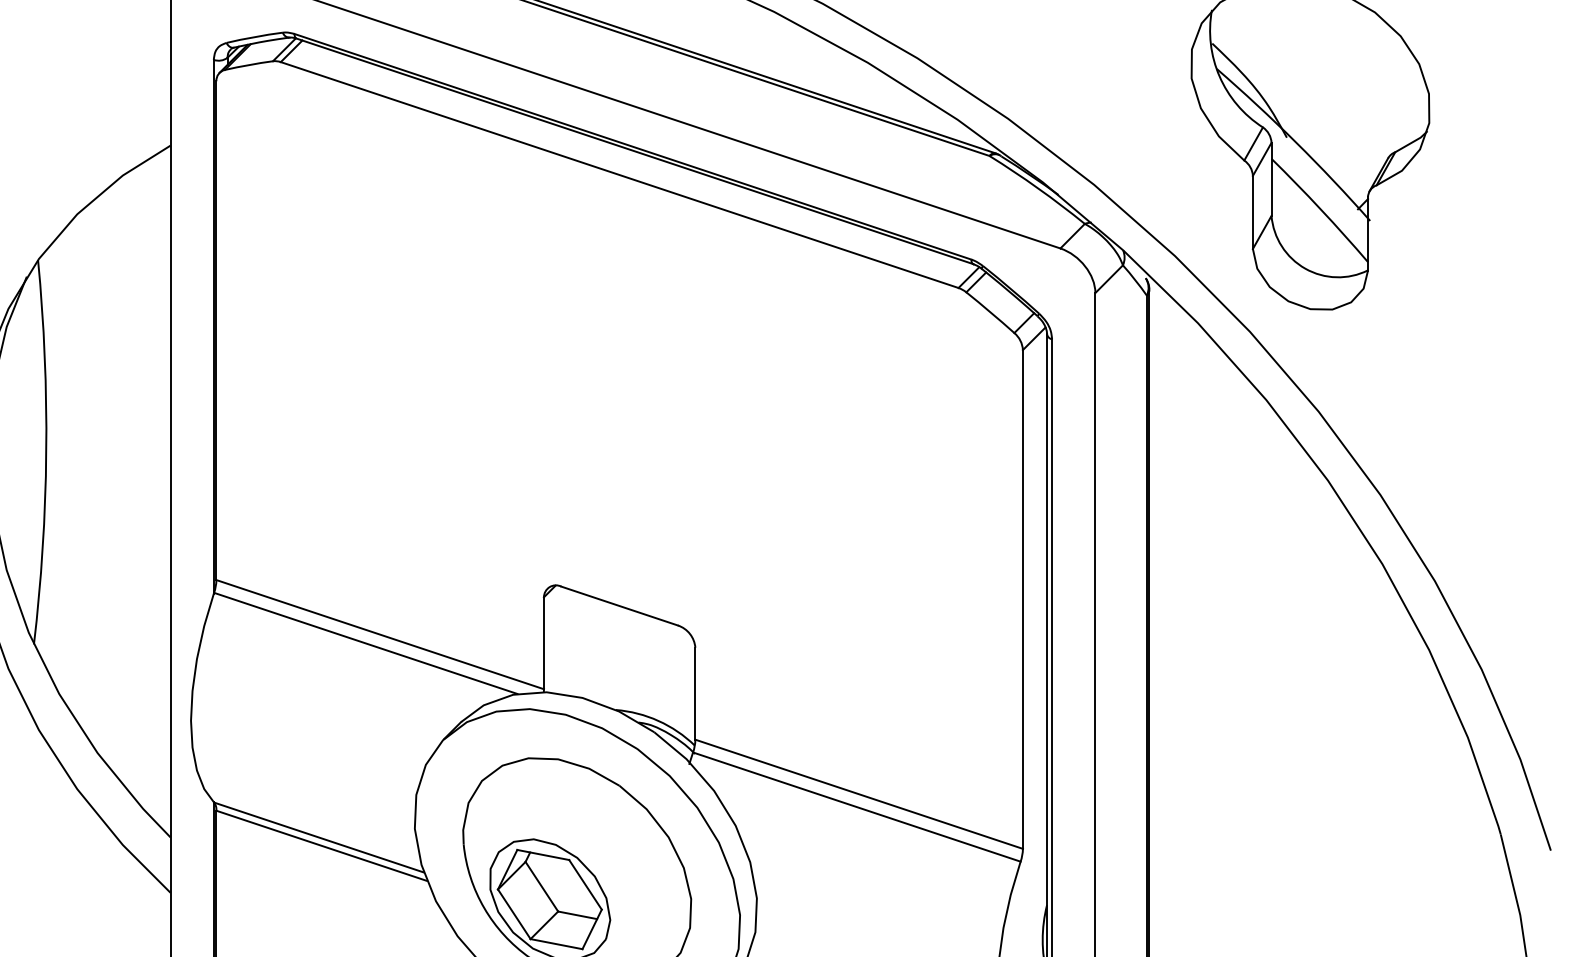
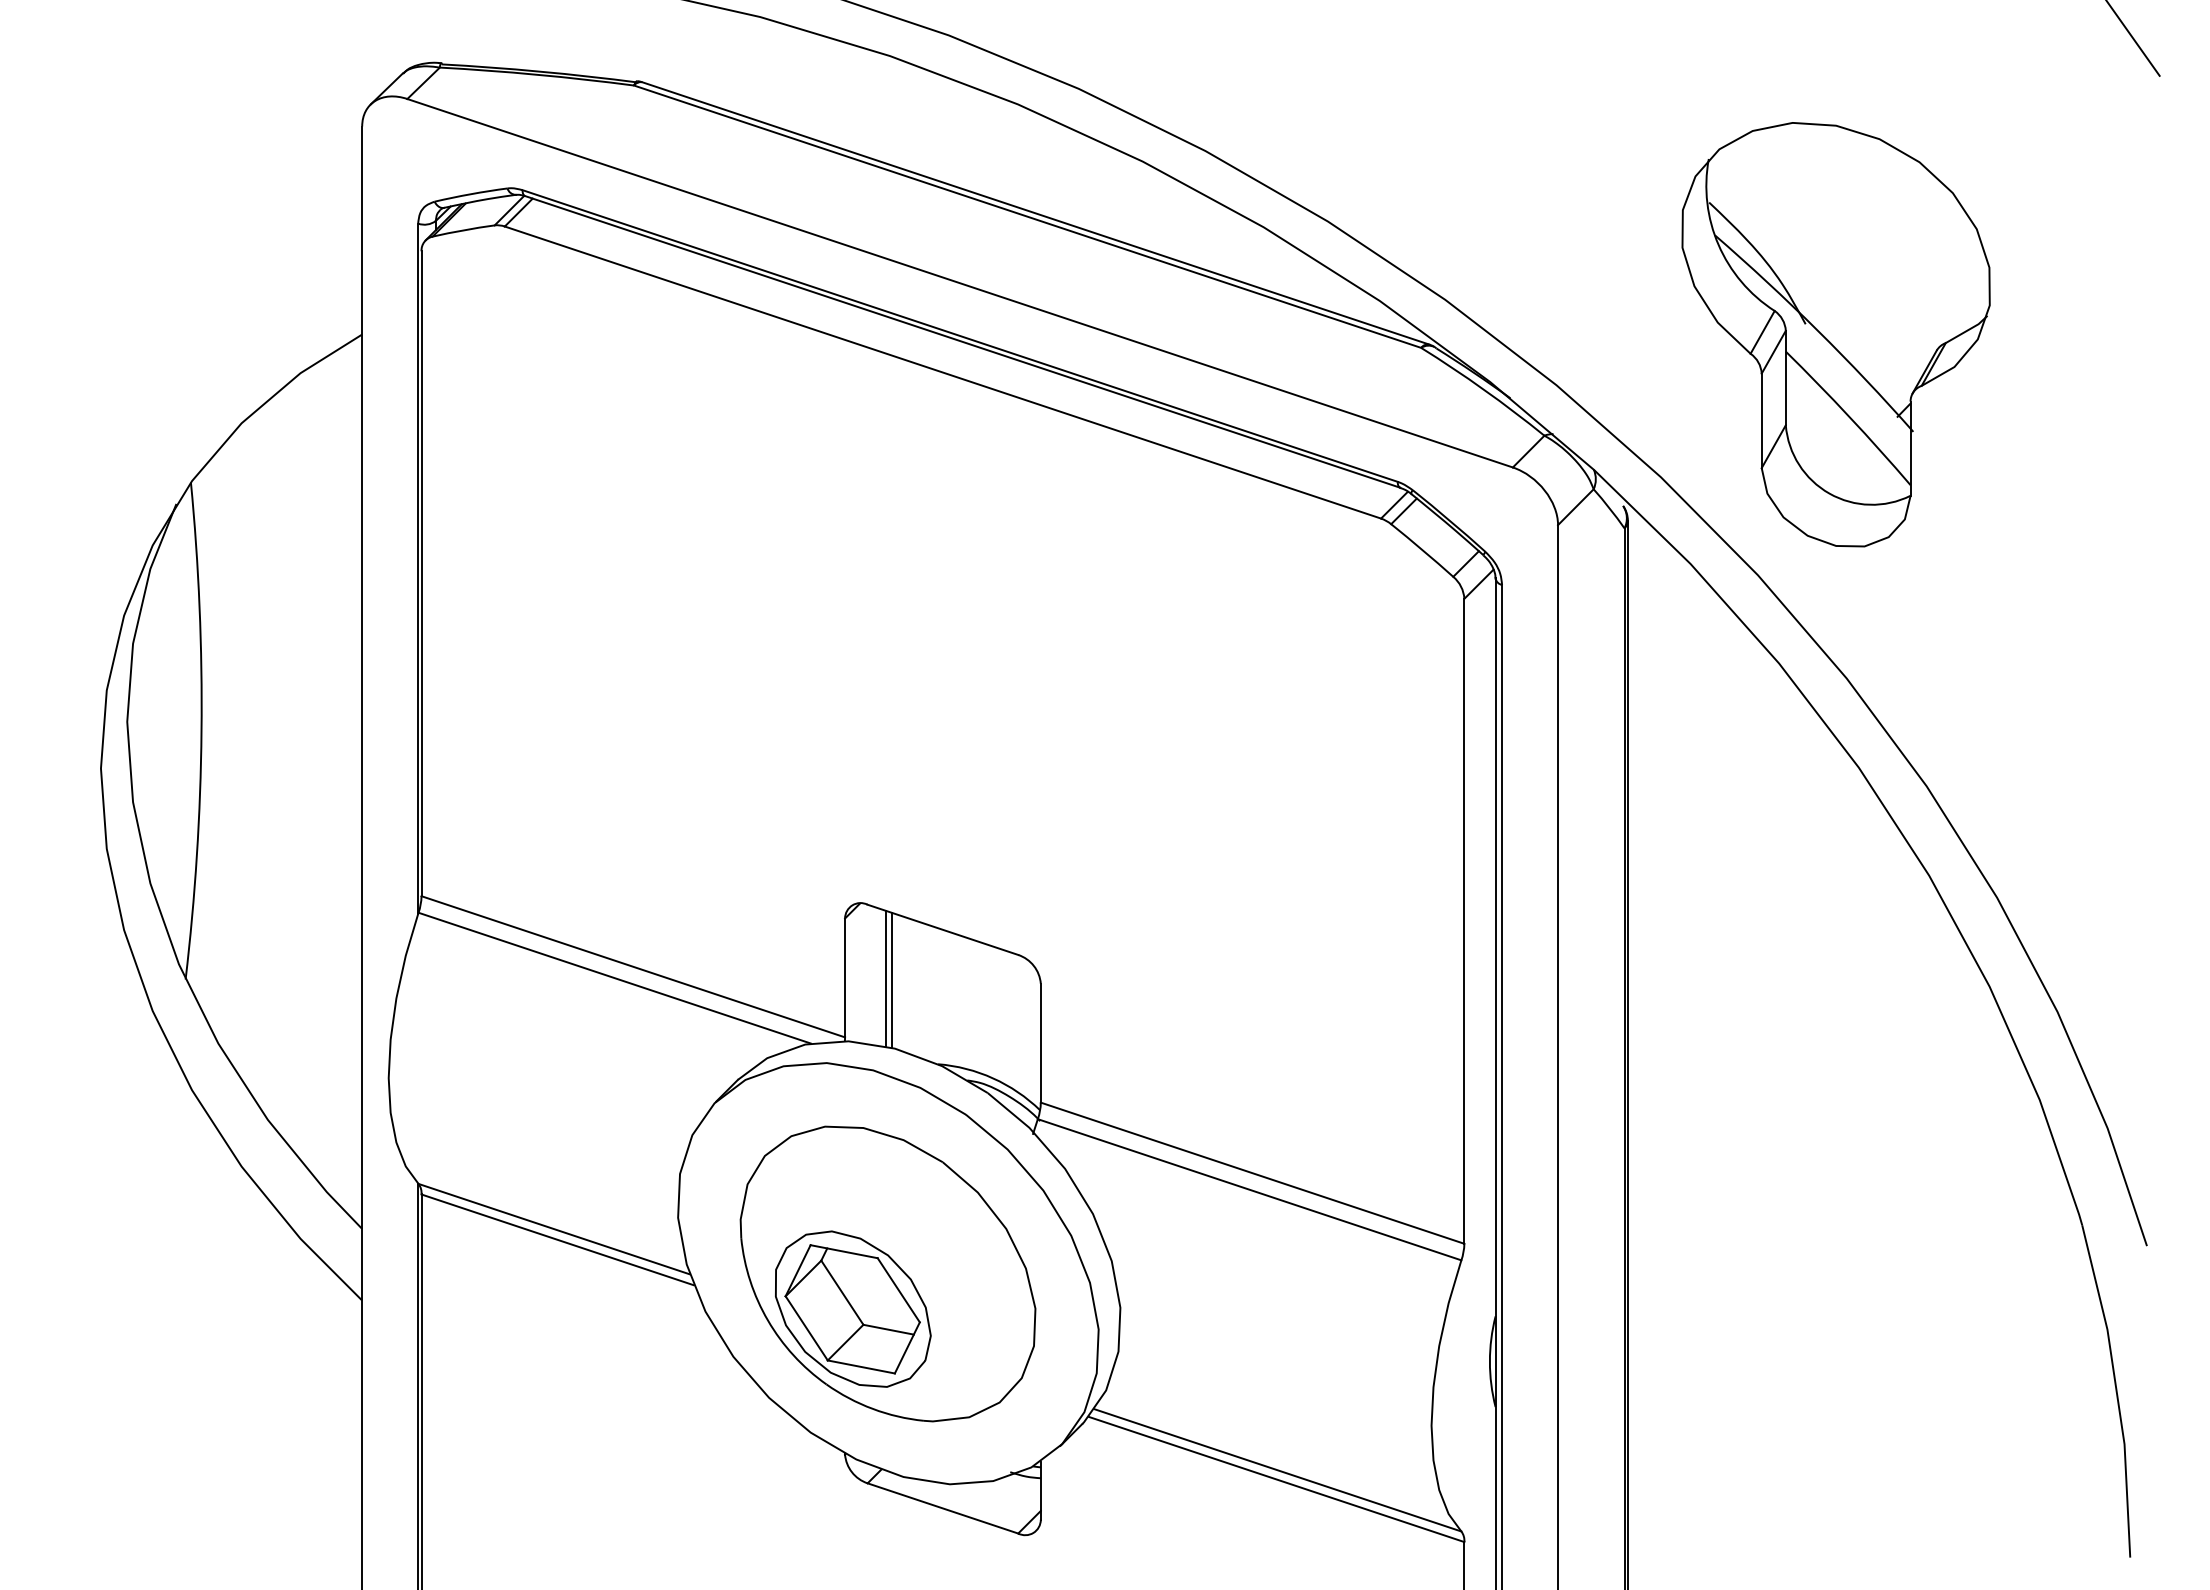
line: (575, 643) -> (885, 978), added
line: (580, 645) -> (892, 980), added

